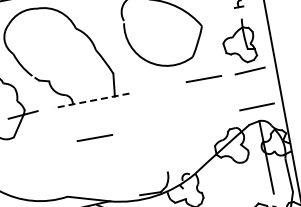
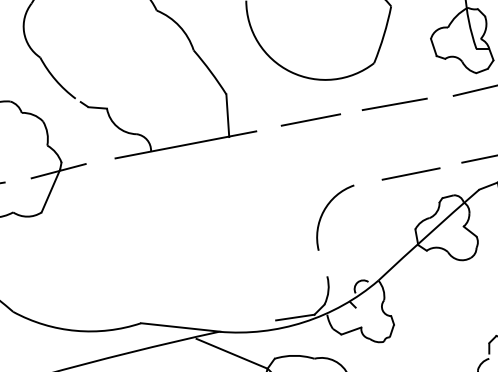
line: (158, 87) -> (310, 120), added
line: (91, 100) -> (185, 144), dashed -> solid
line: (212, 116) -> (410, 174), added
arc: (166, 137) -> (325, 213), added
line: (94, 138) -> (191, 214), removed

